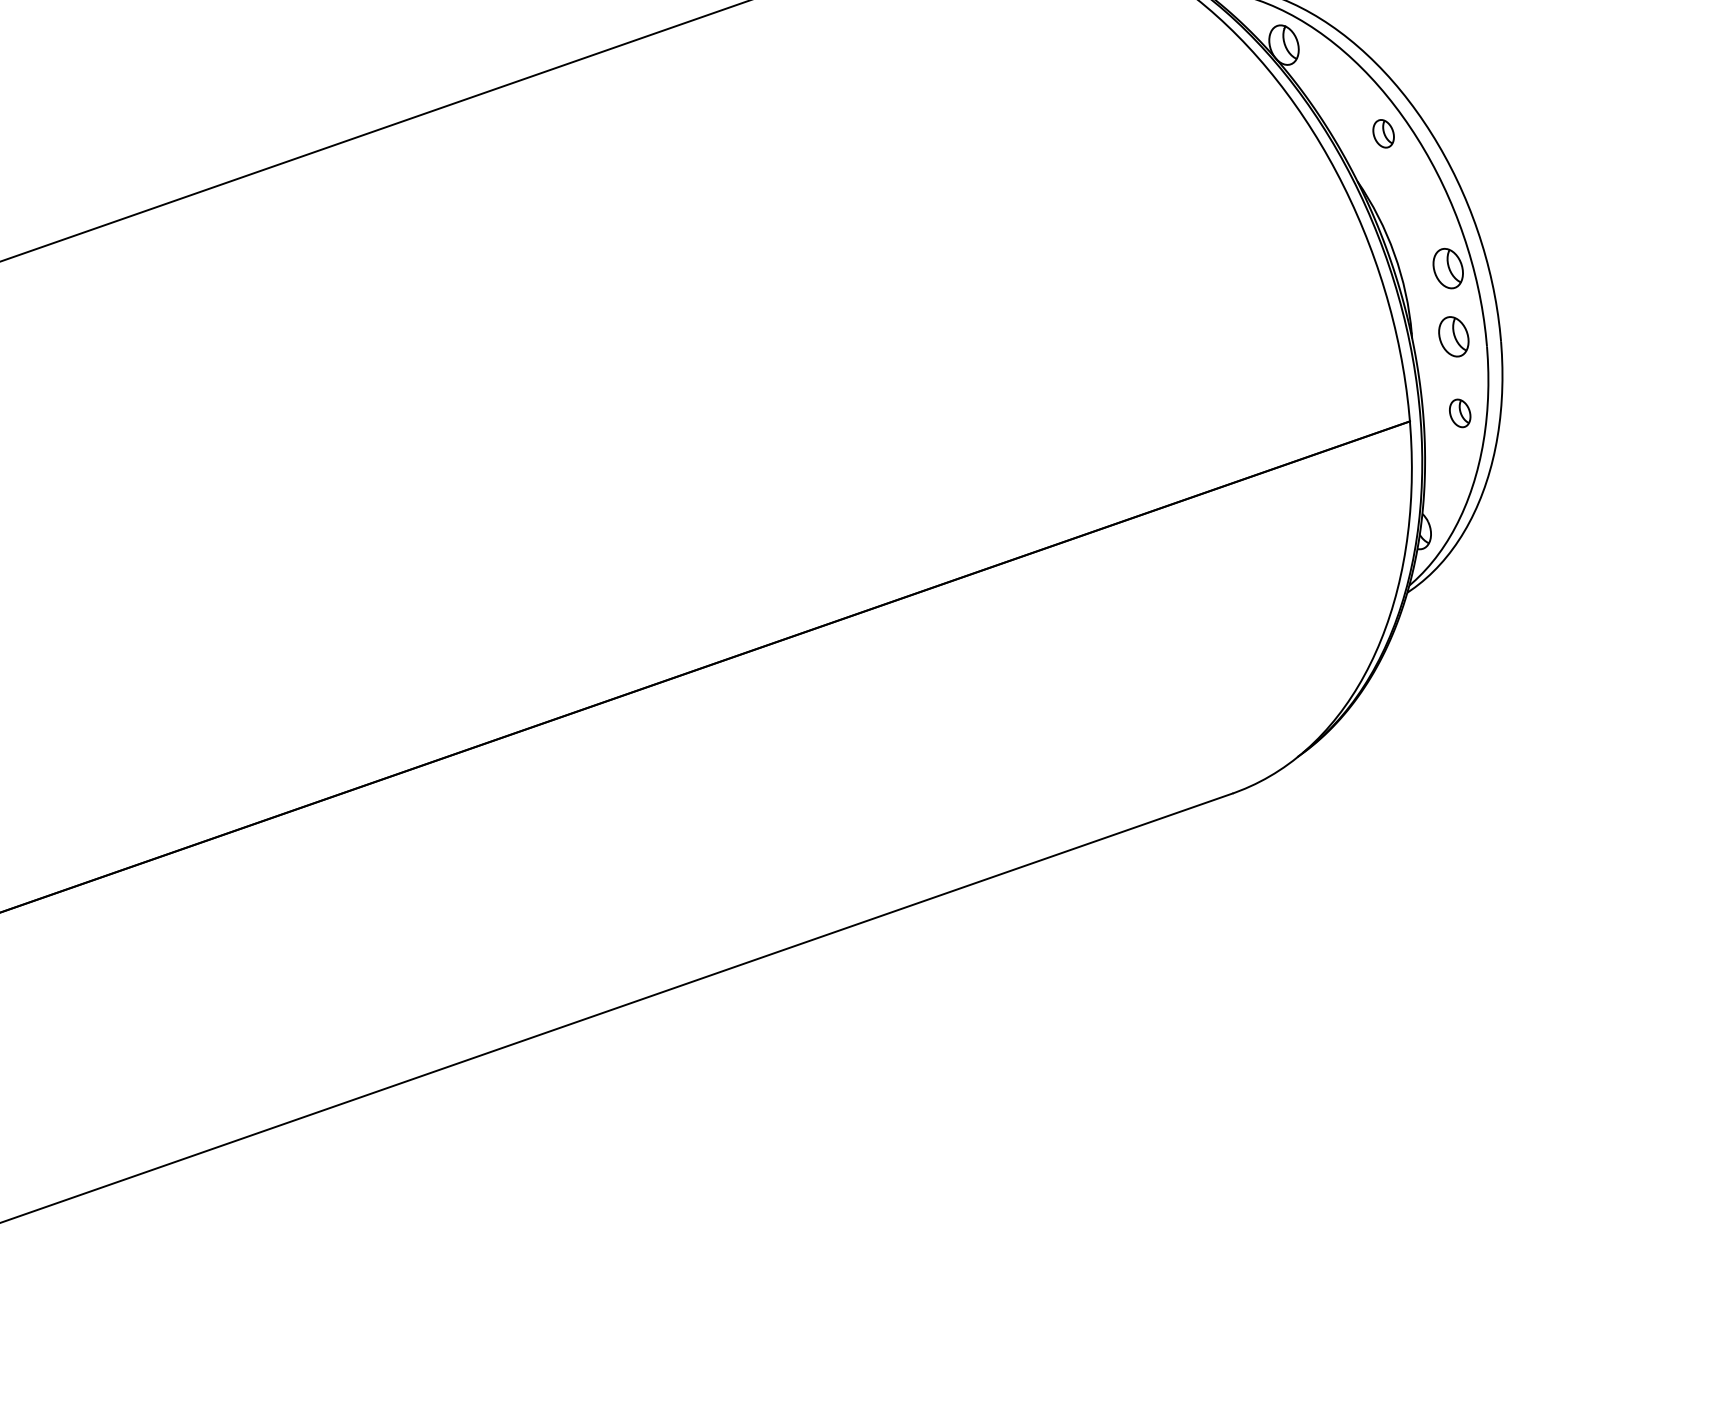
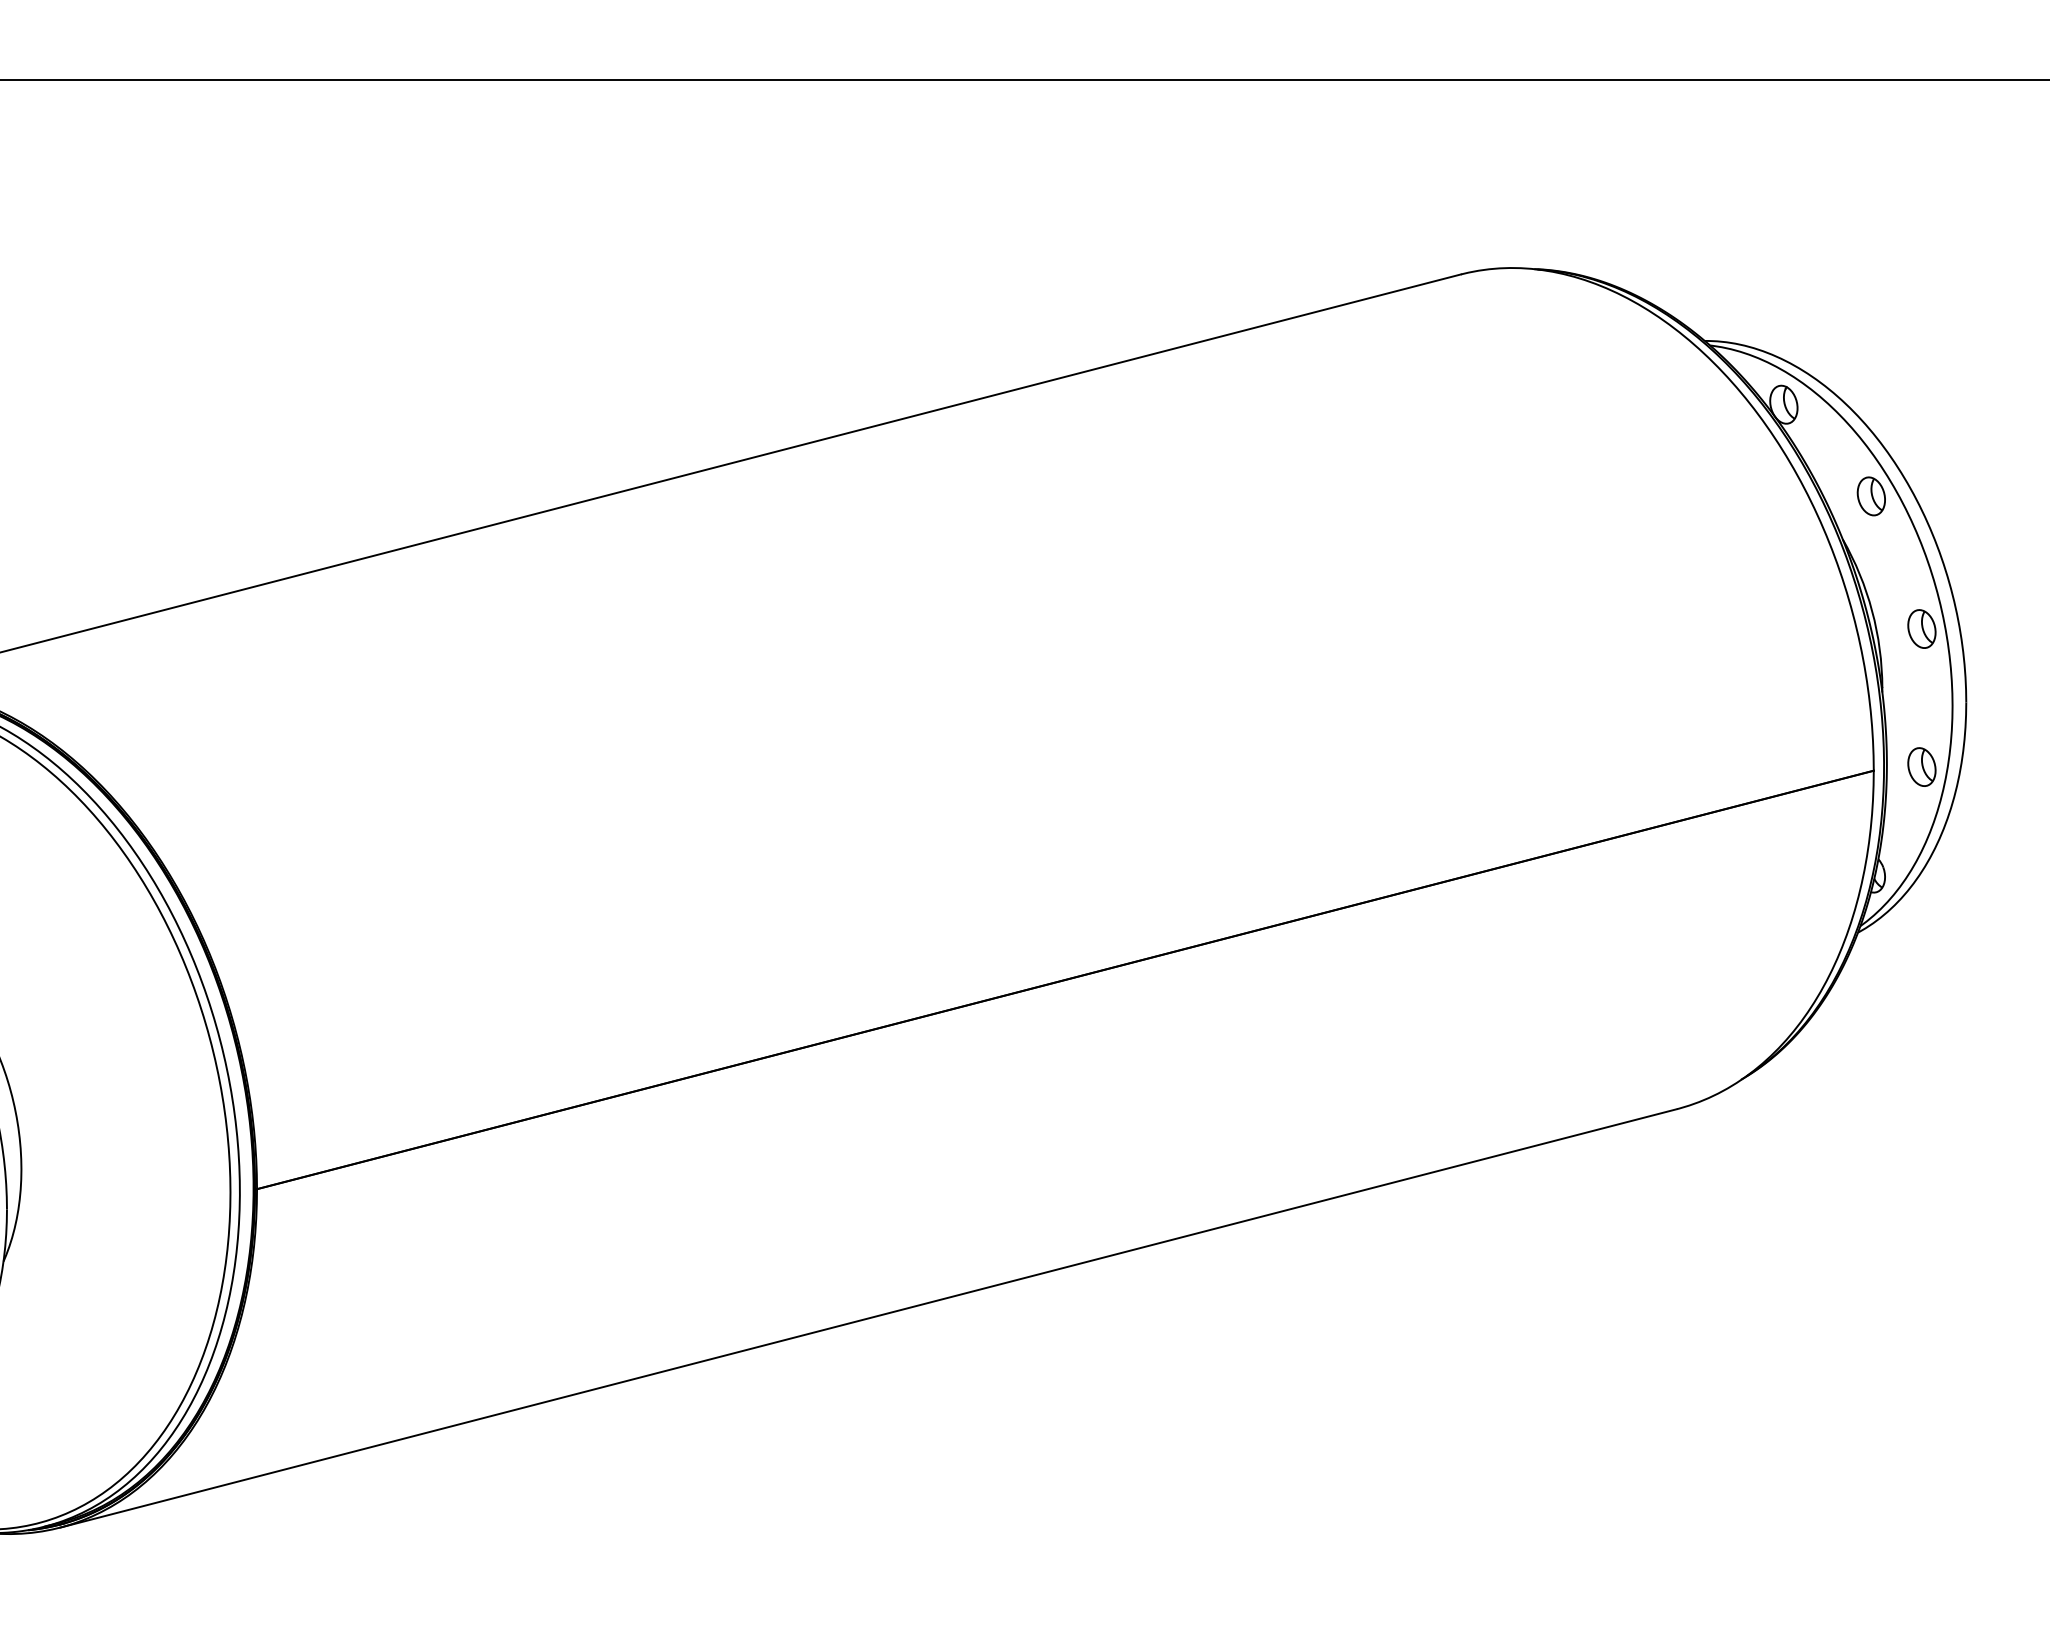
part: (1382, 133) -> (1870, 496), size x1.43
part: (1453, 336) -> (1921, 693), removed
part: (1459, 412) -> (1921, 766), size x1.43

